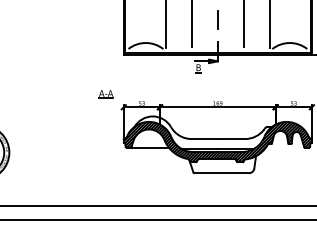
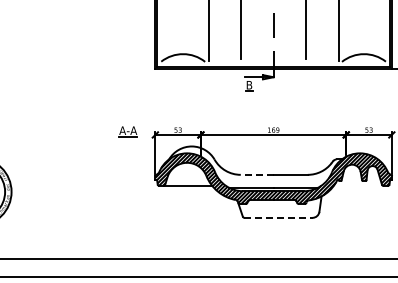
part: (105, 94) -> (127, 131), moved
line: (204, 138) -> (256, 174), solid -> dashed
line: (222, 172) -> (279, 217), solid -> dashed

